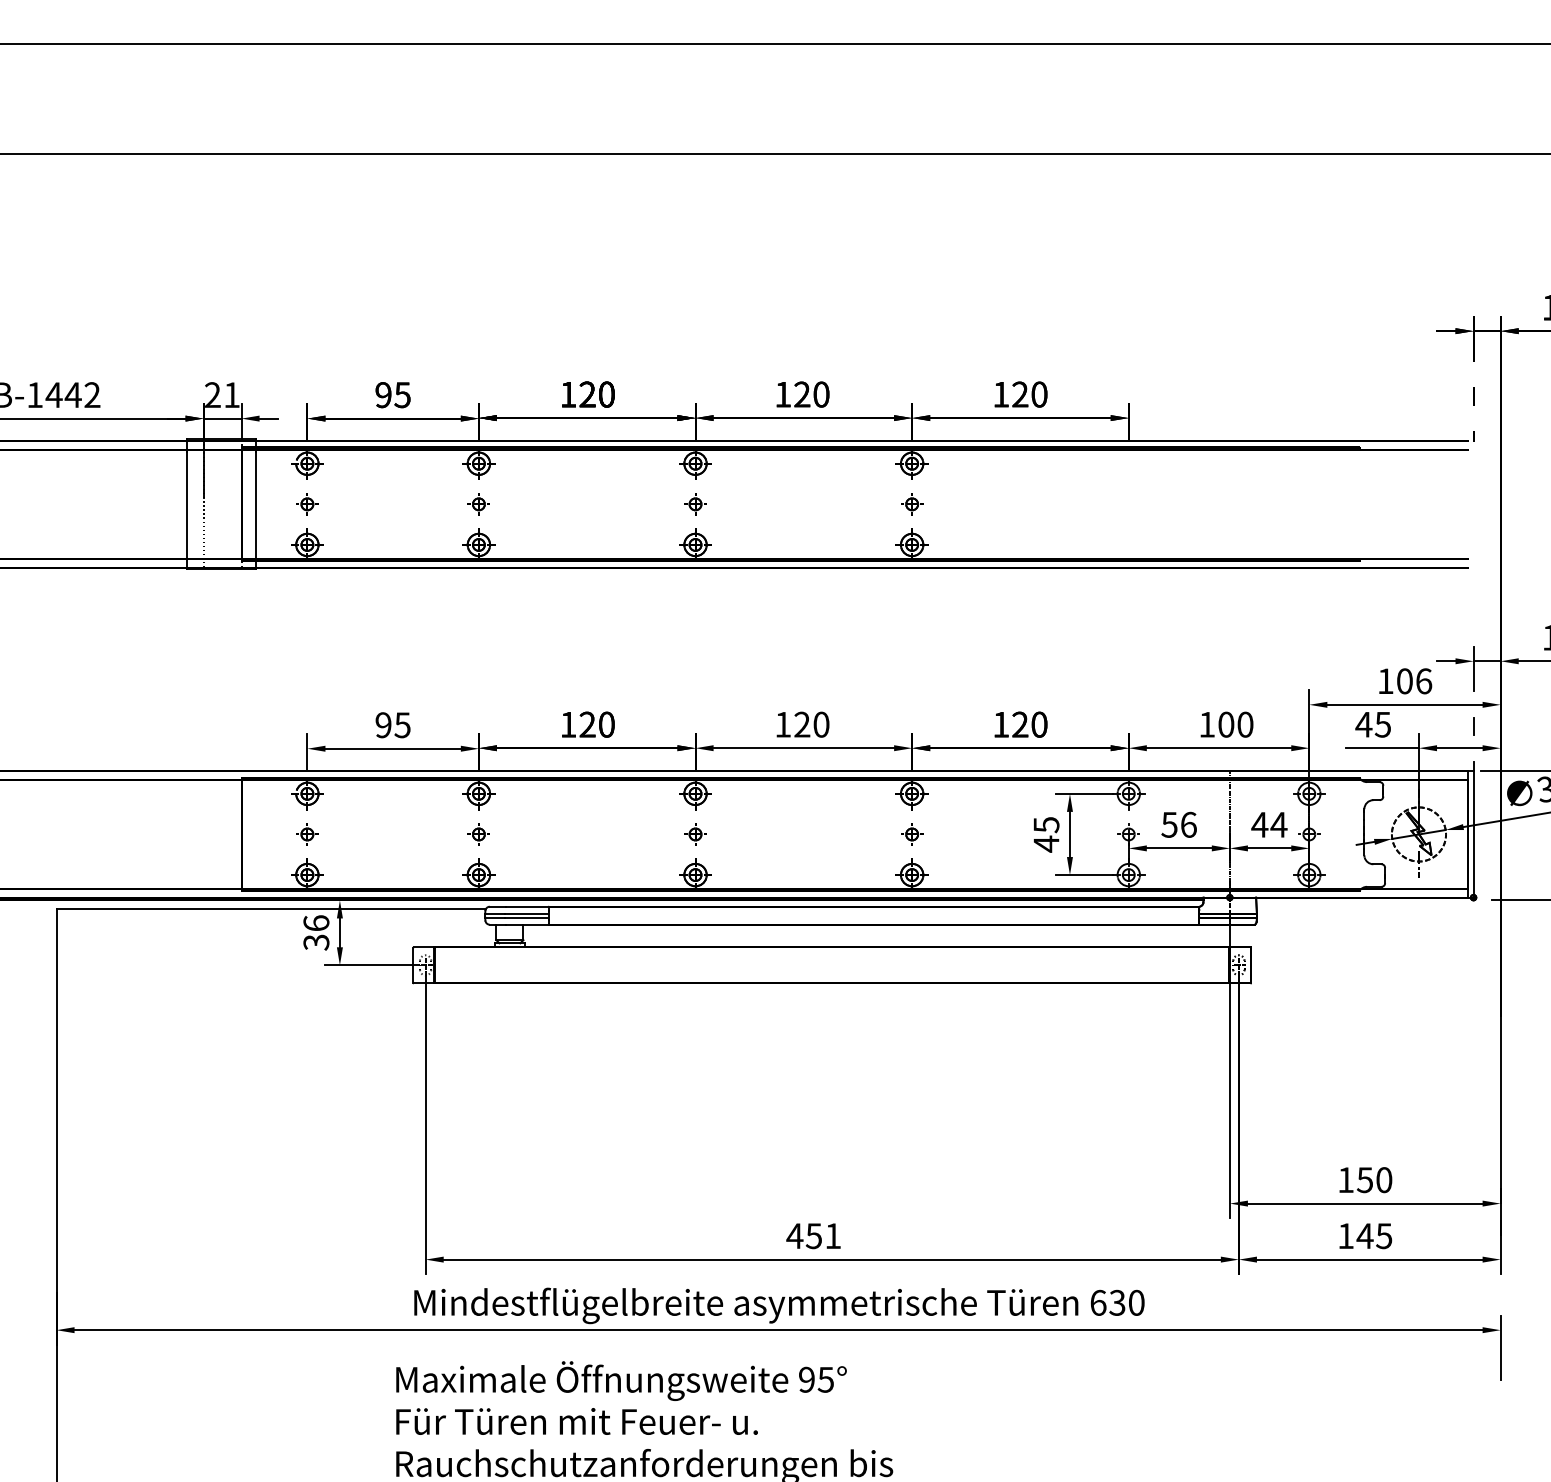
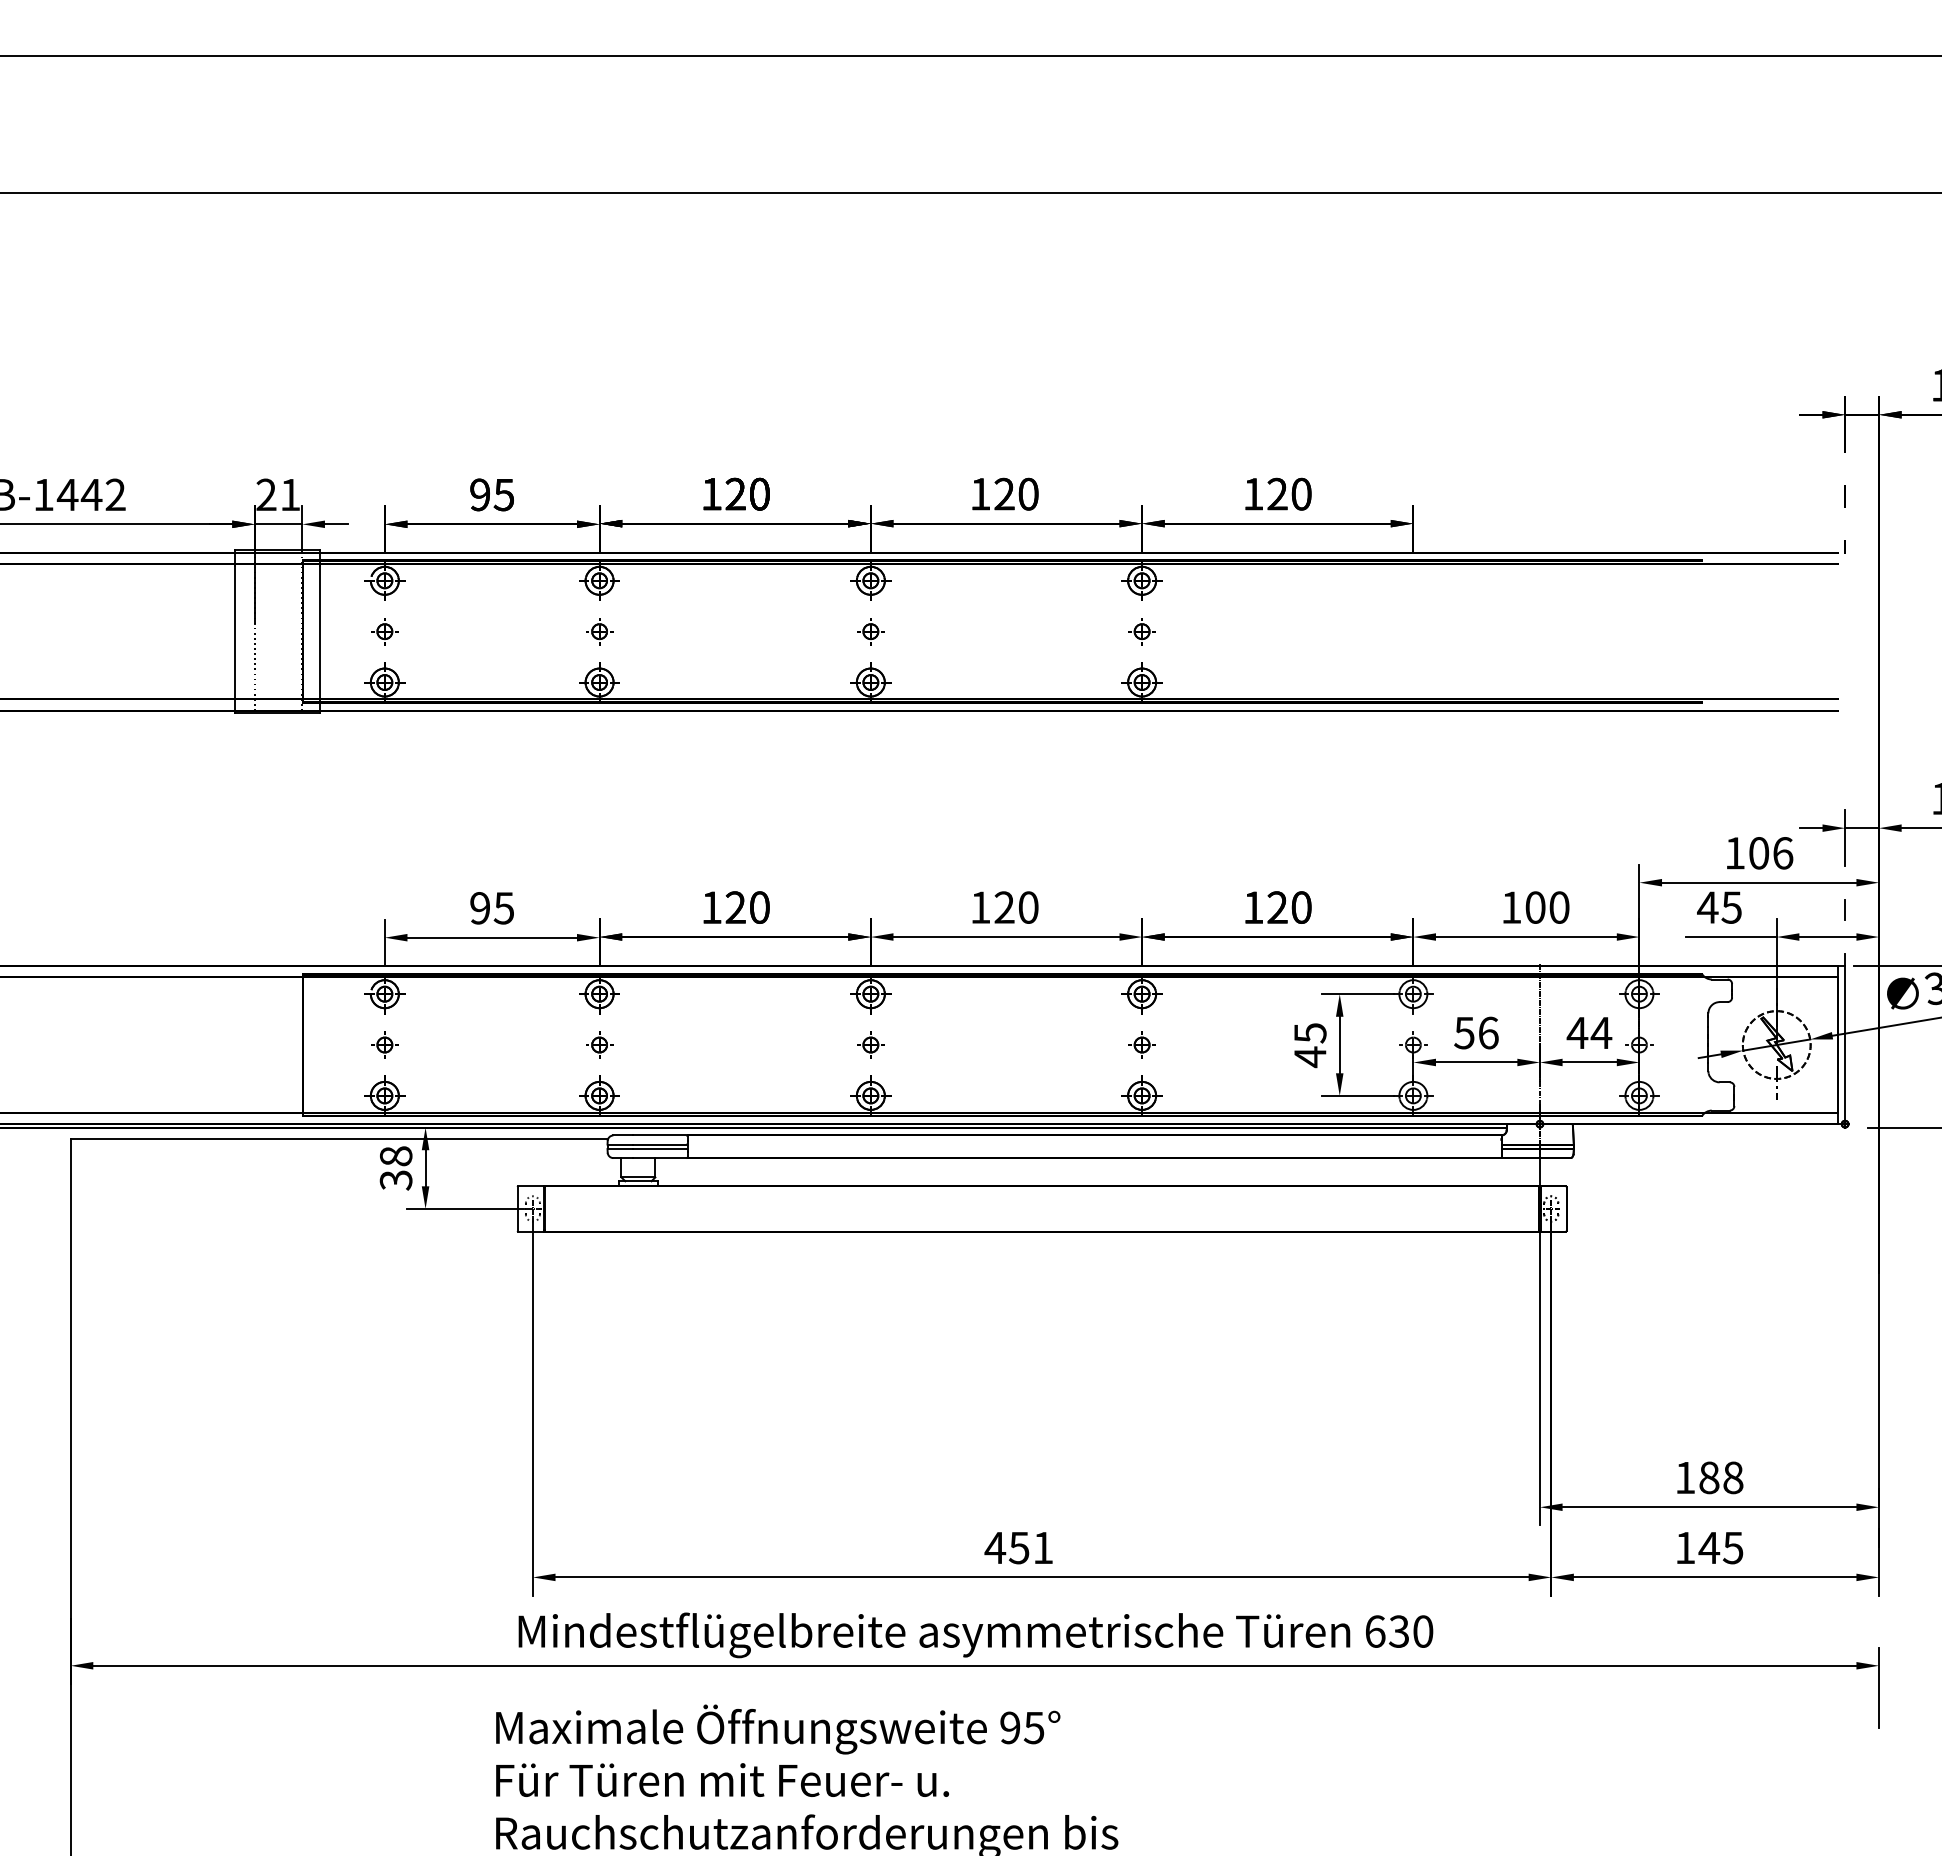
text: (315, 923) -> (395, 1156), 36 -> 38
text: (1374, 1179) -> (1721, 1477), 150 -> 188

